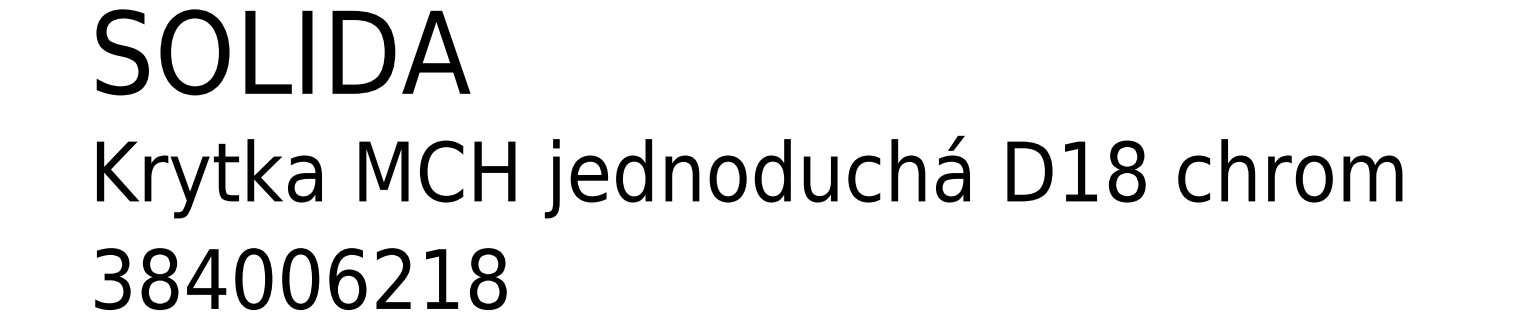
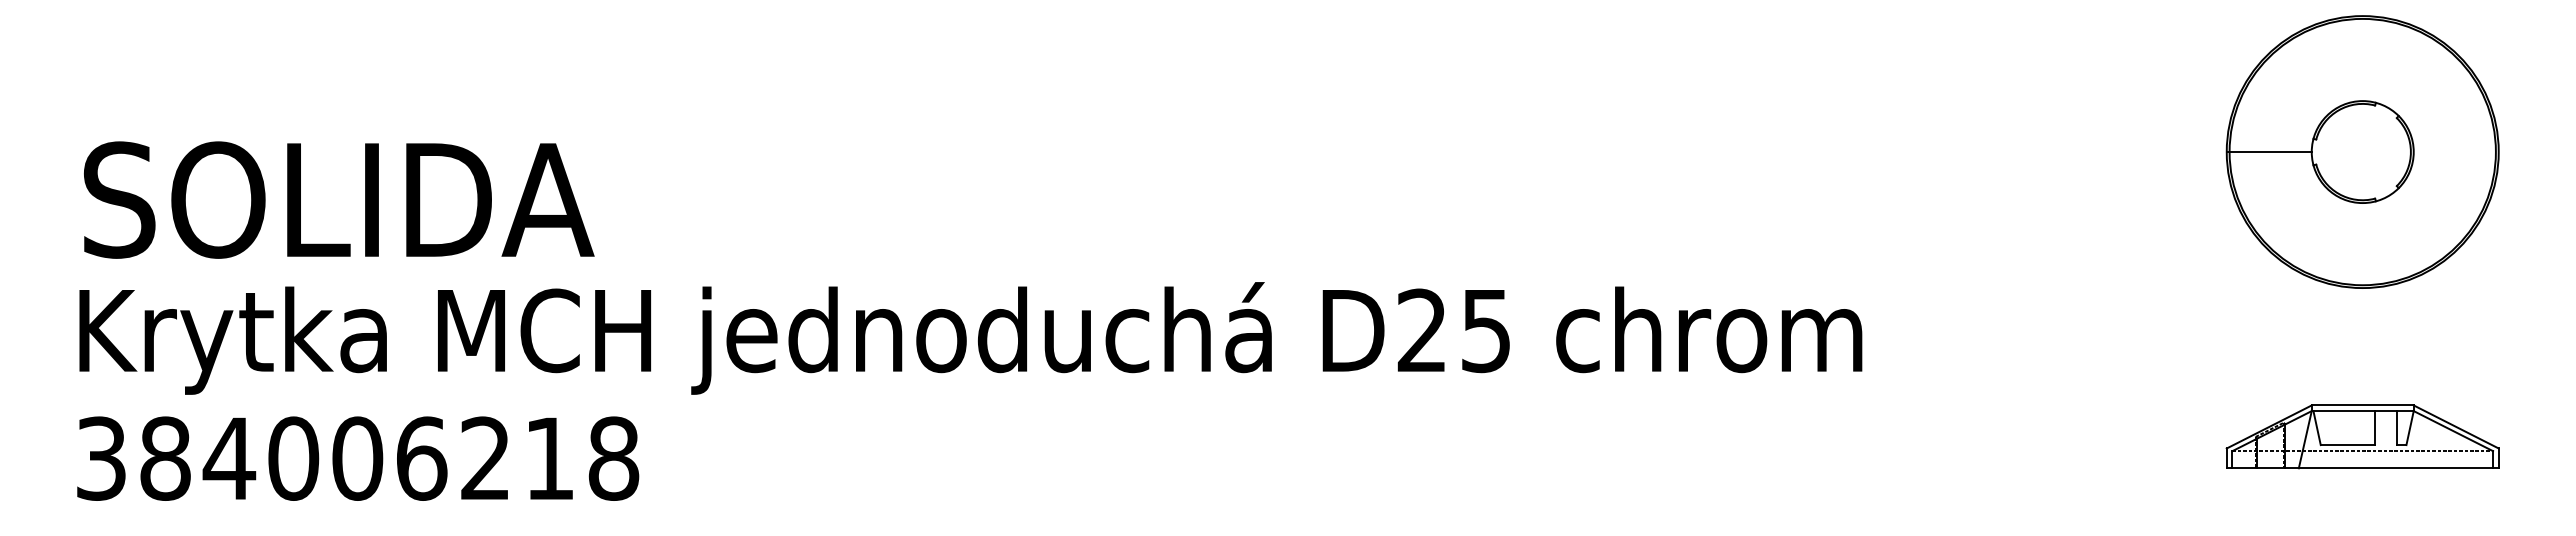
text: (283, 51) -> (339, 199), moved
text: (1103, 171) -> (1454, 330), D18 -> D25
text: (301, 278) -> (358, 458), moved

